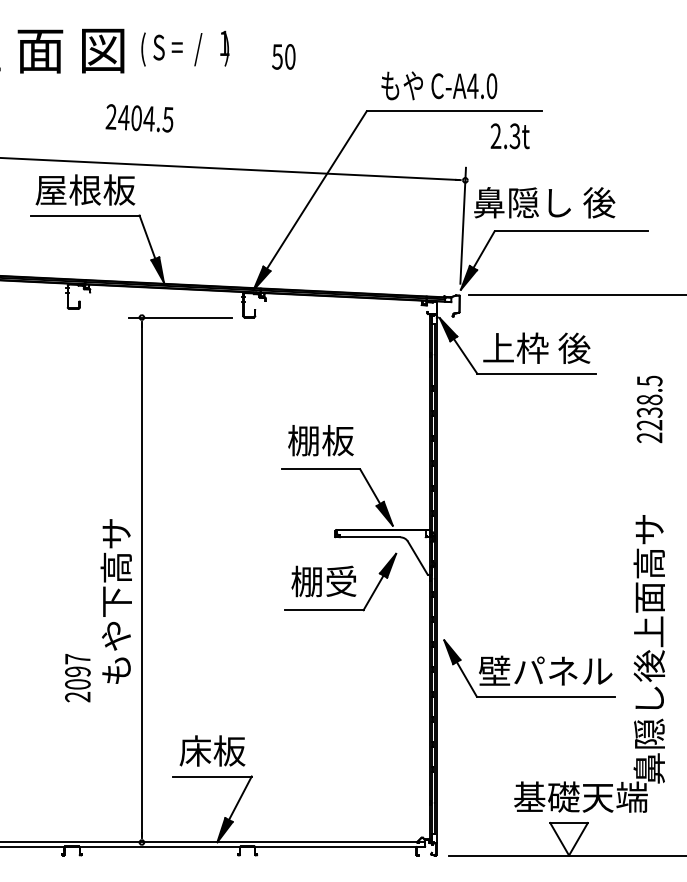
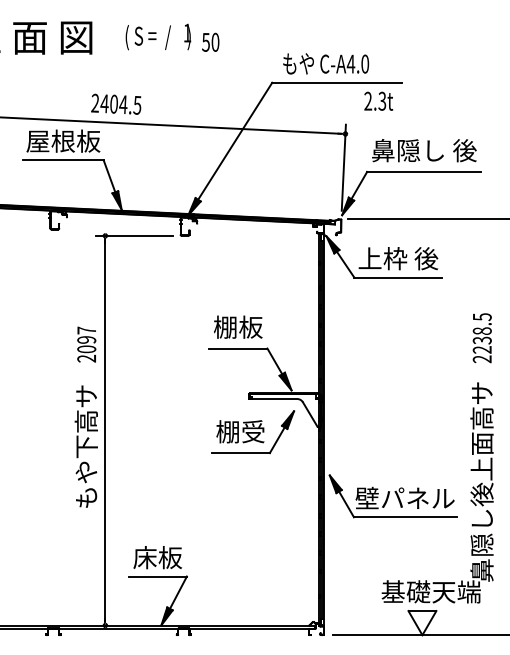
text: (185, 48) -> (158, 36), moved
text: (139, 118) -> (116, 104), moved
text: (544, 202) -> (424, 150), moved
text: (649, 409) -> (482, 338), moved
text: (77, 678) -> (86, 344), moved

